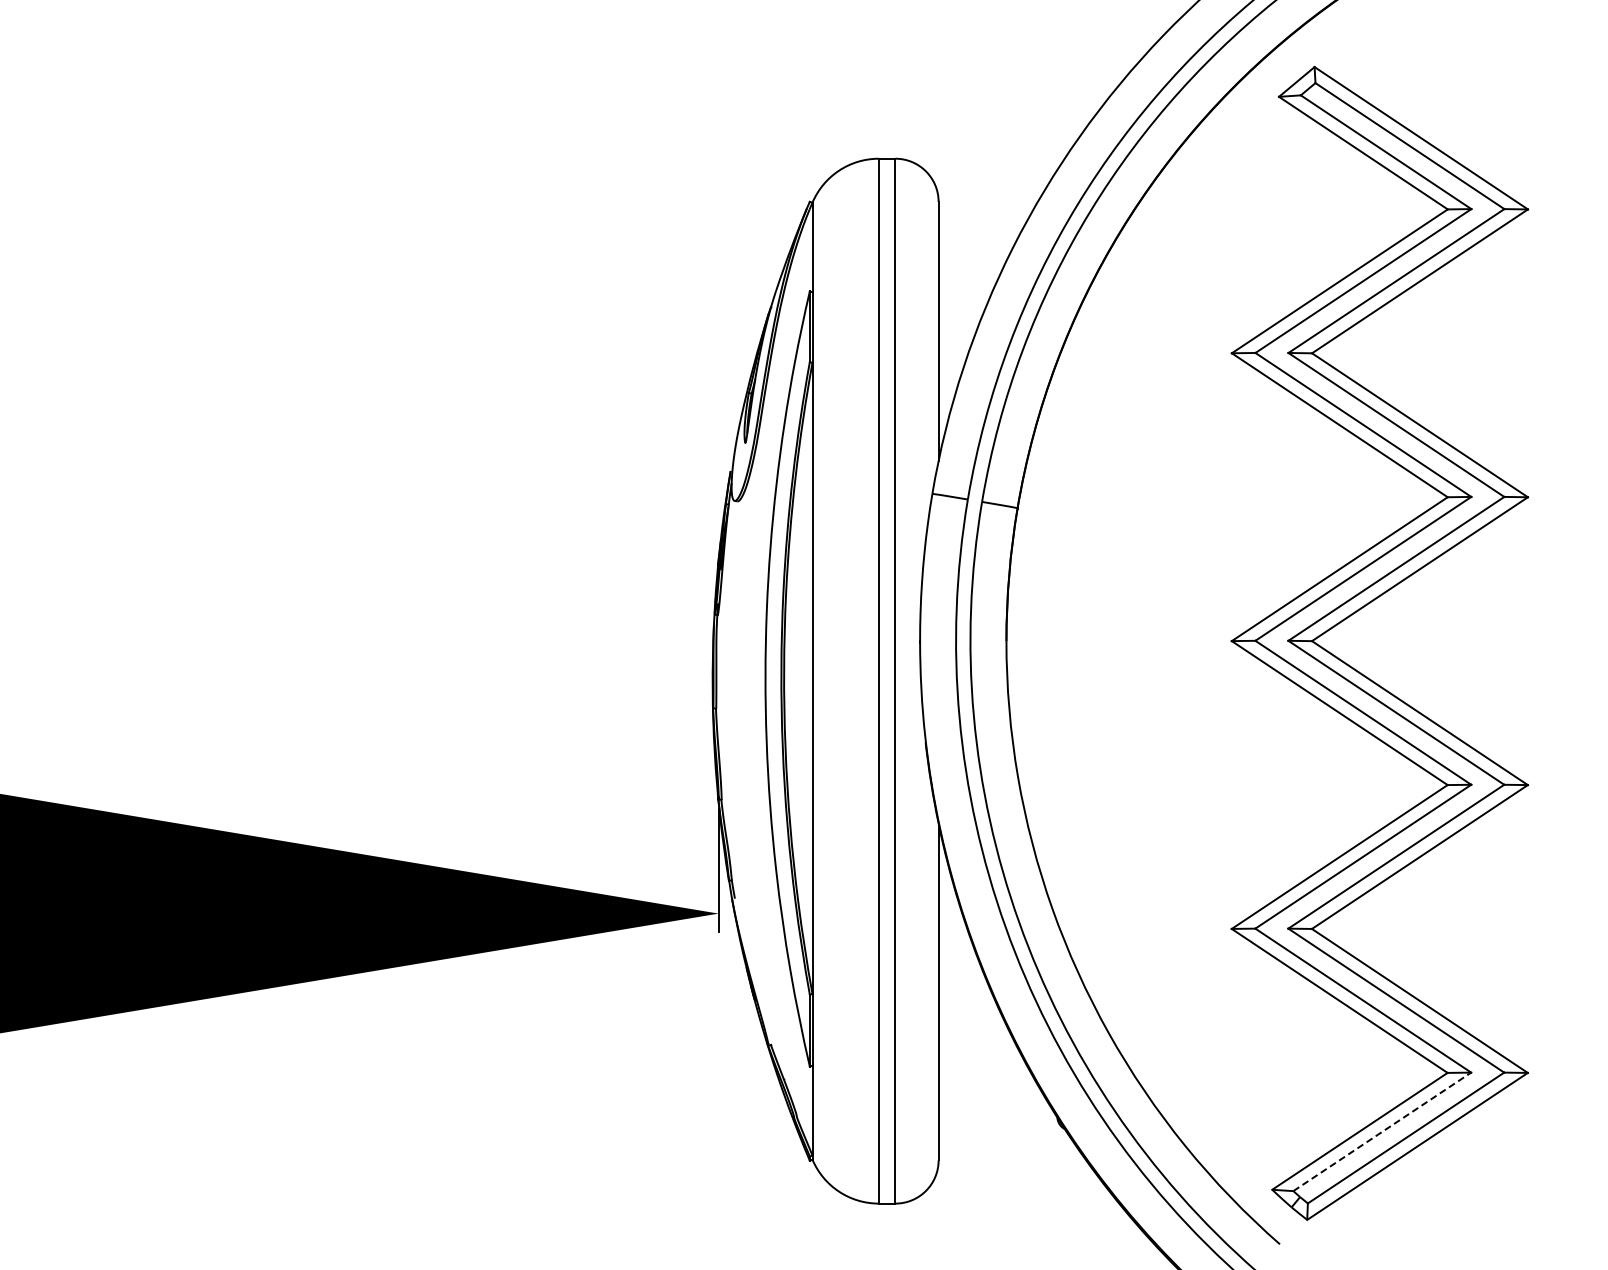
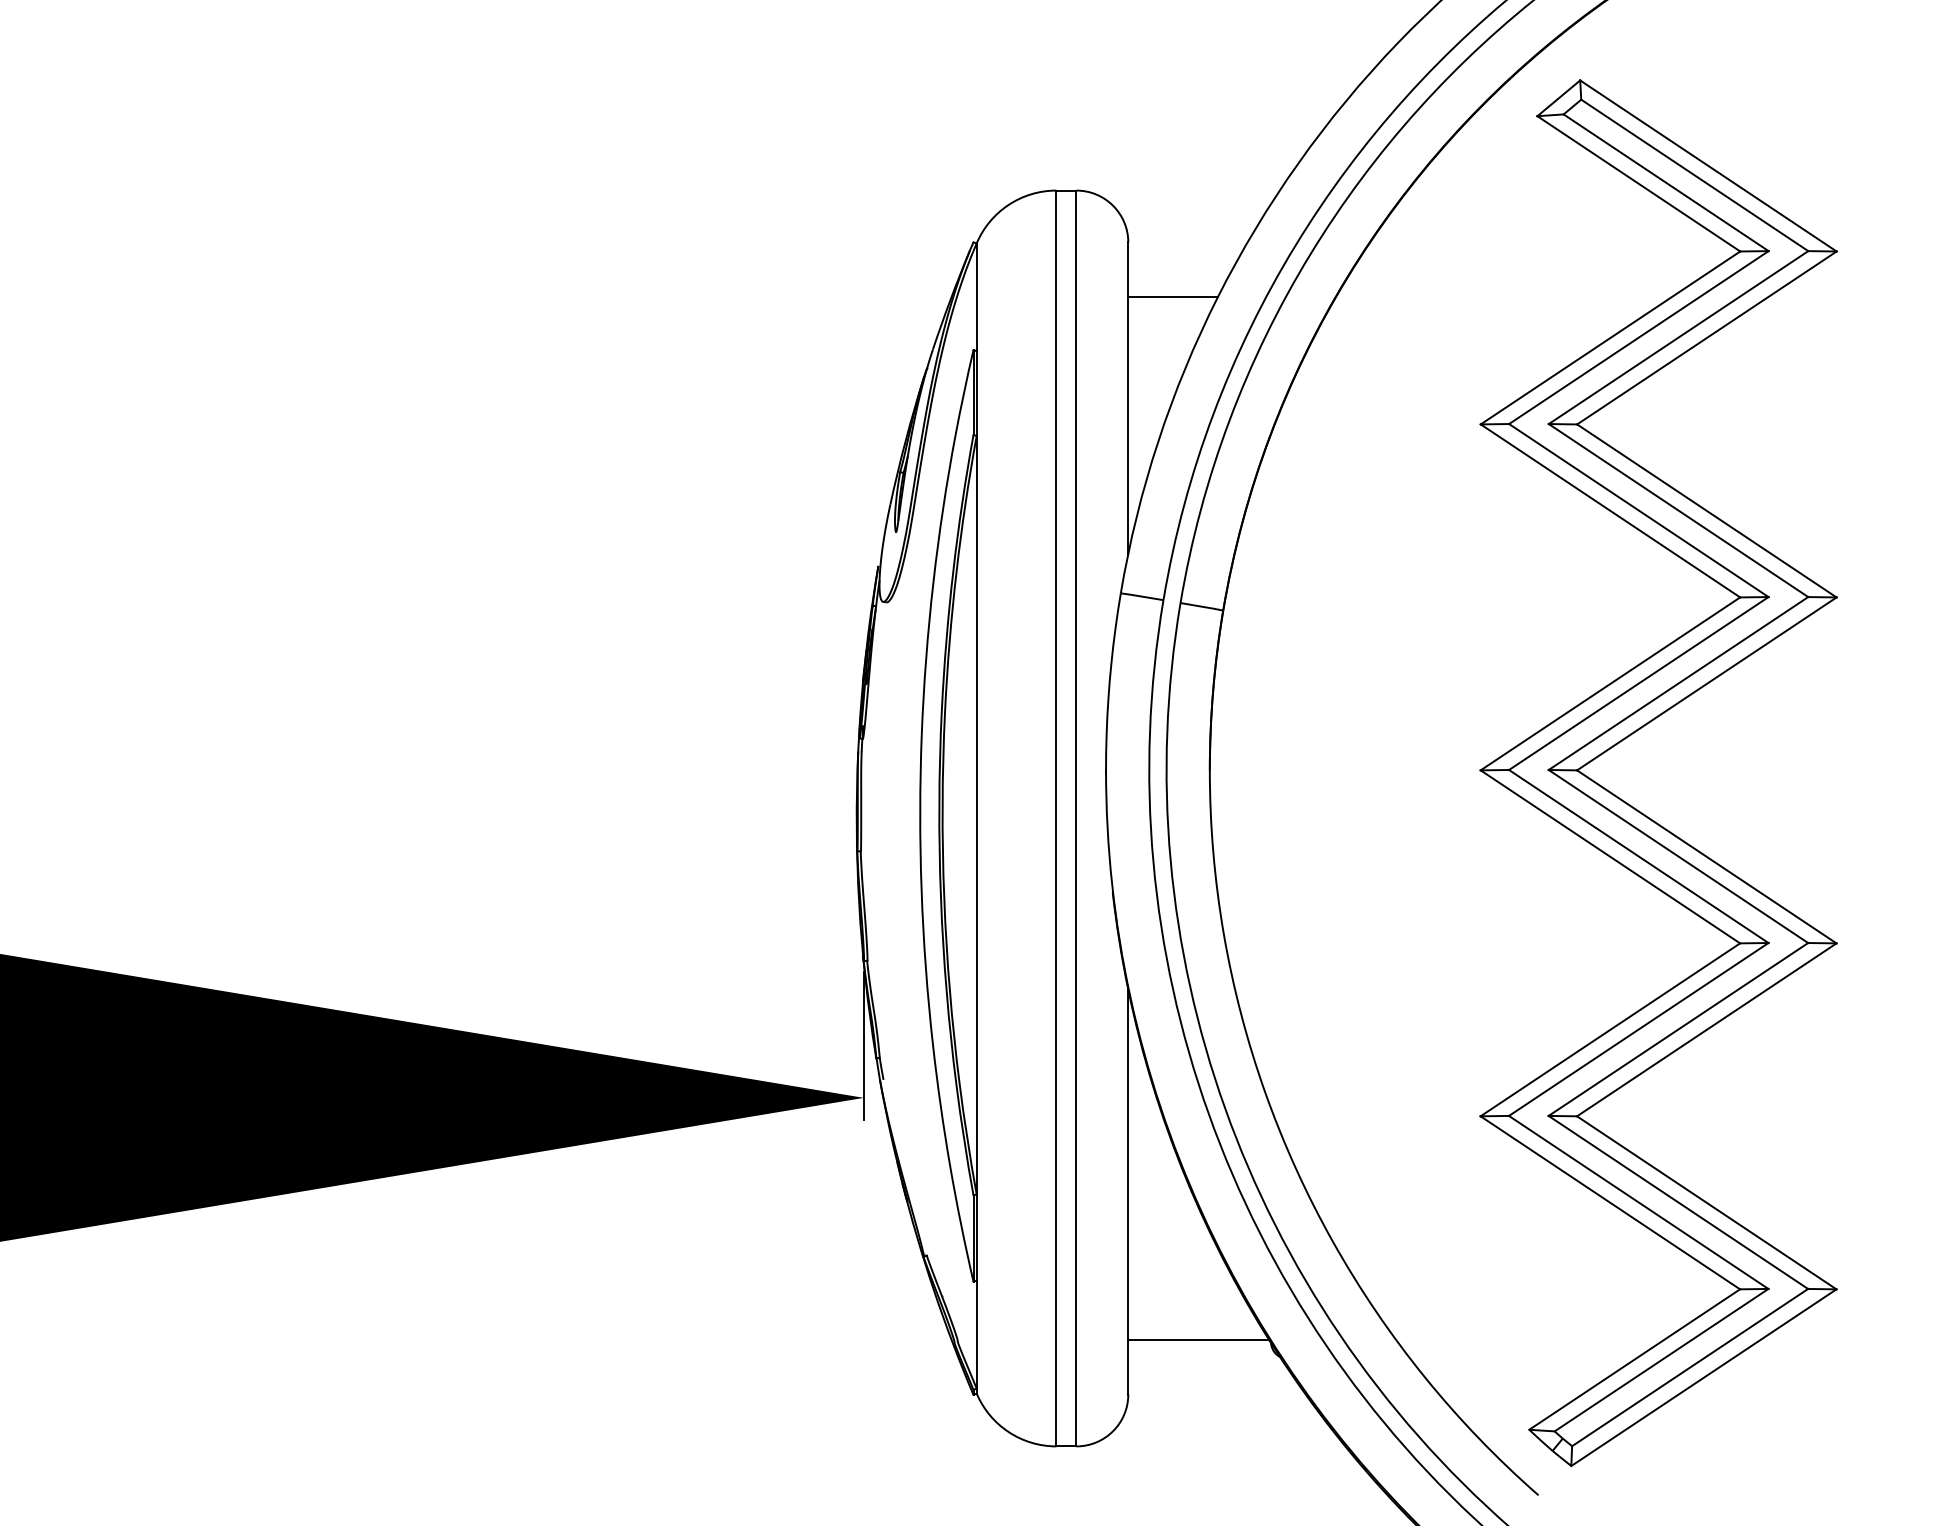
line: (975, 247) -> (1172, 297), added
line: (996, 1115) -> (1197, 1340), added
line: (1382, 1131) -> (1661, 1359), dashed -> solid

